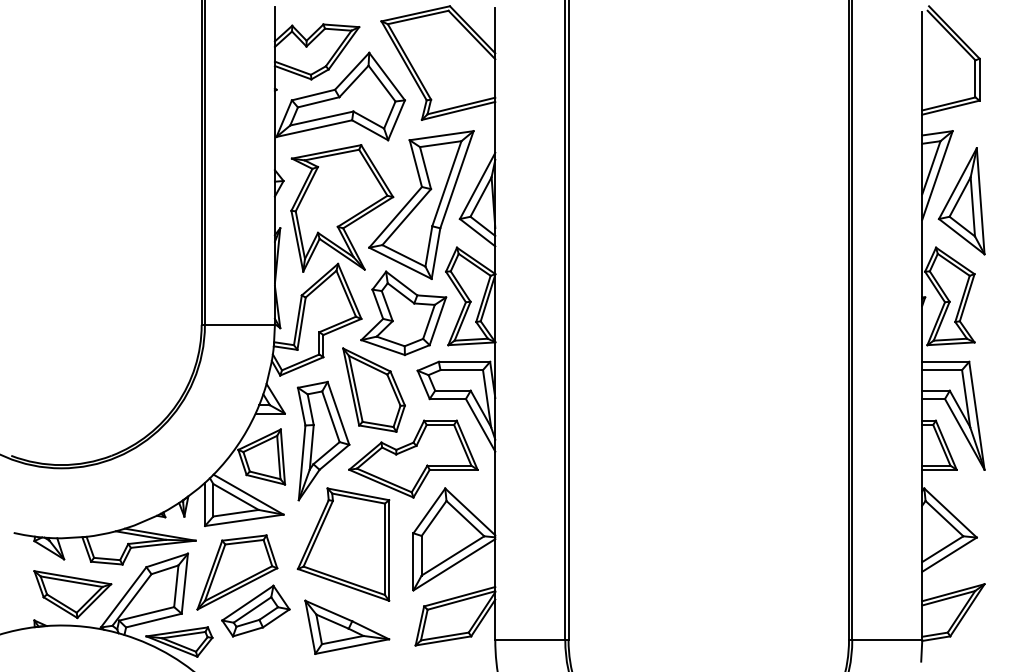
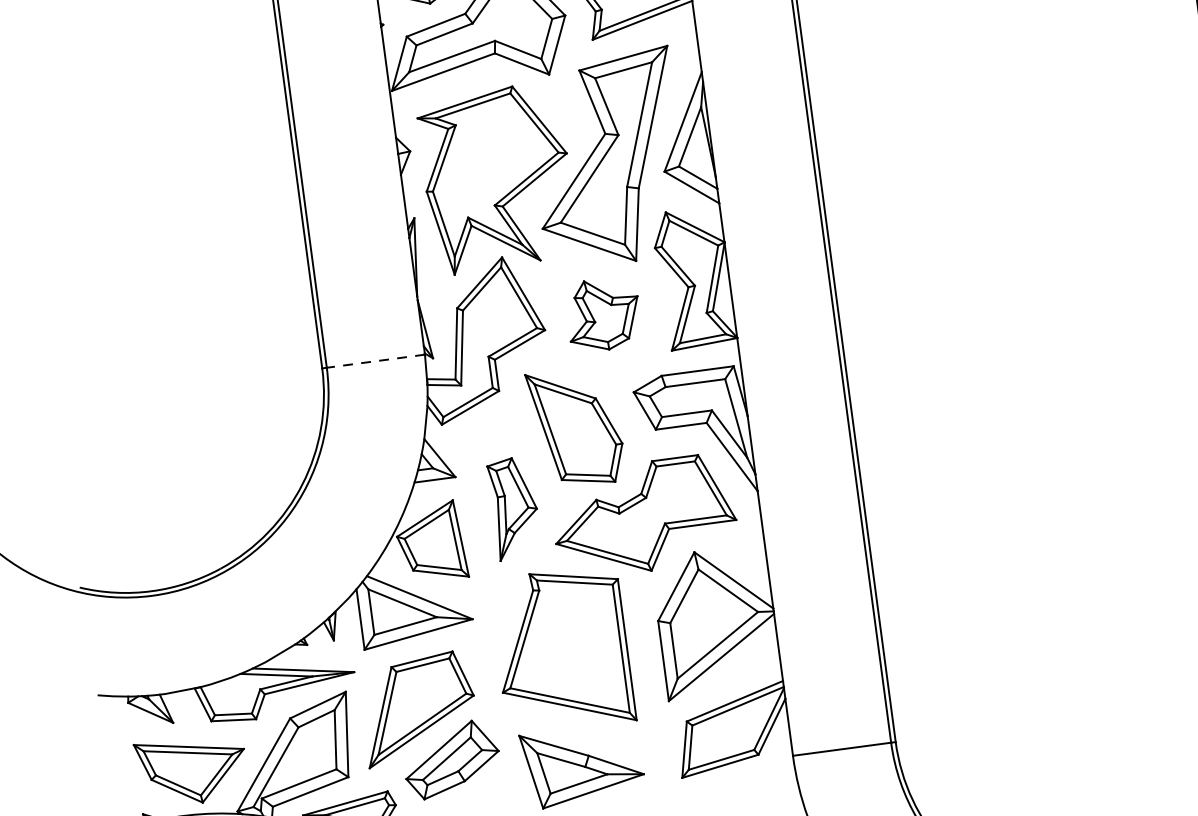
part: (403, 313) -> (603, 314), size x0.6
line: (239, 324) -> (375, 360), solid -> dashed
part: (323, 440) -> (514, 507), size x0.6

